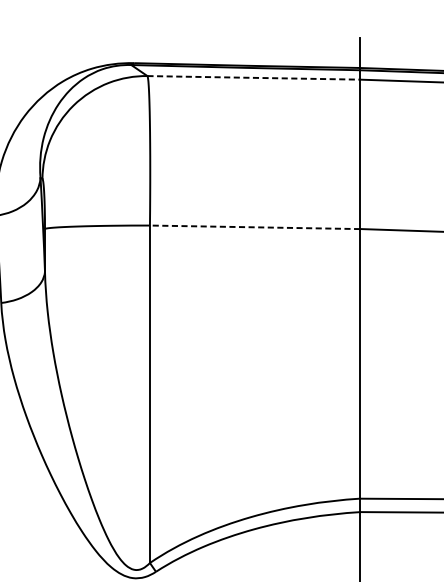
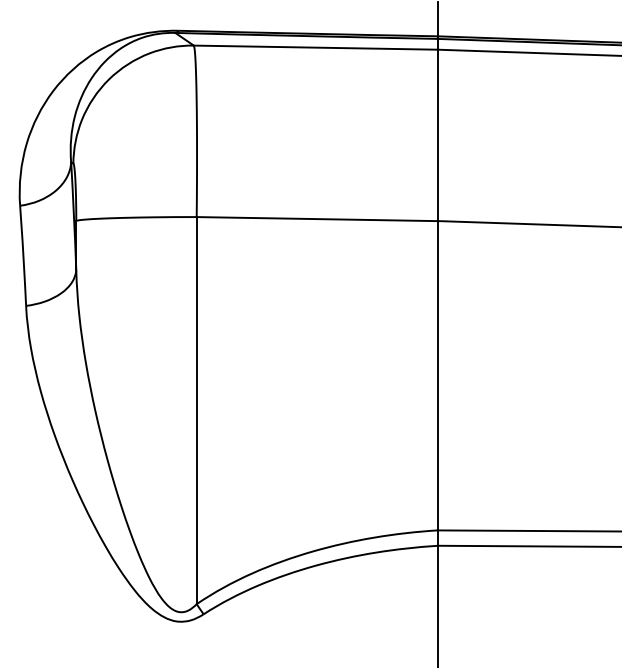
line: (254, 77) -> (316, 47), dashed -> solid
line: (255, 227) -> (317, 219), dashed -> solid

